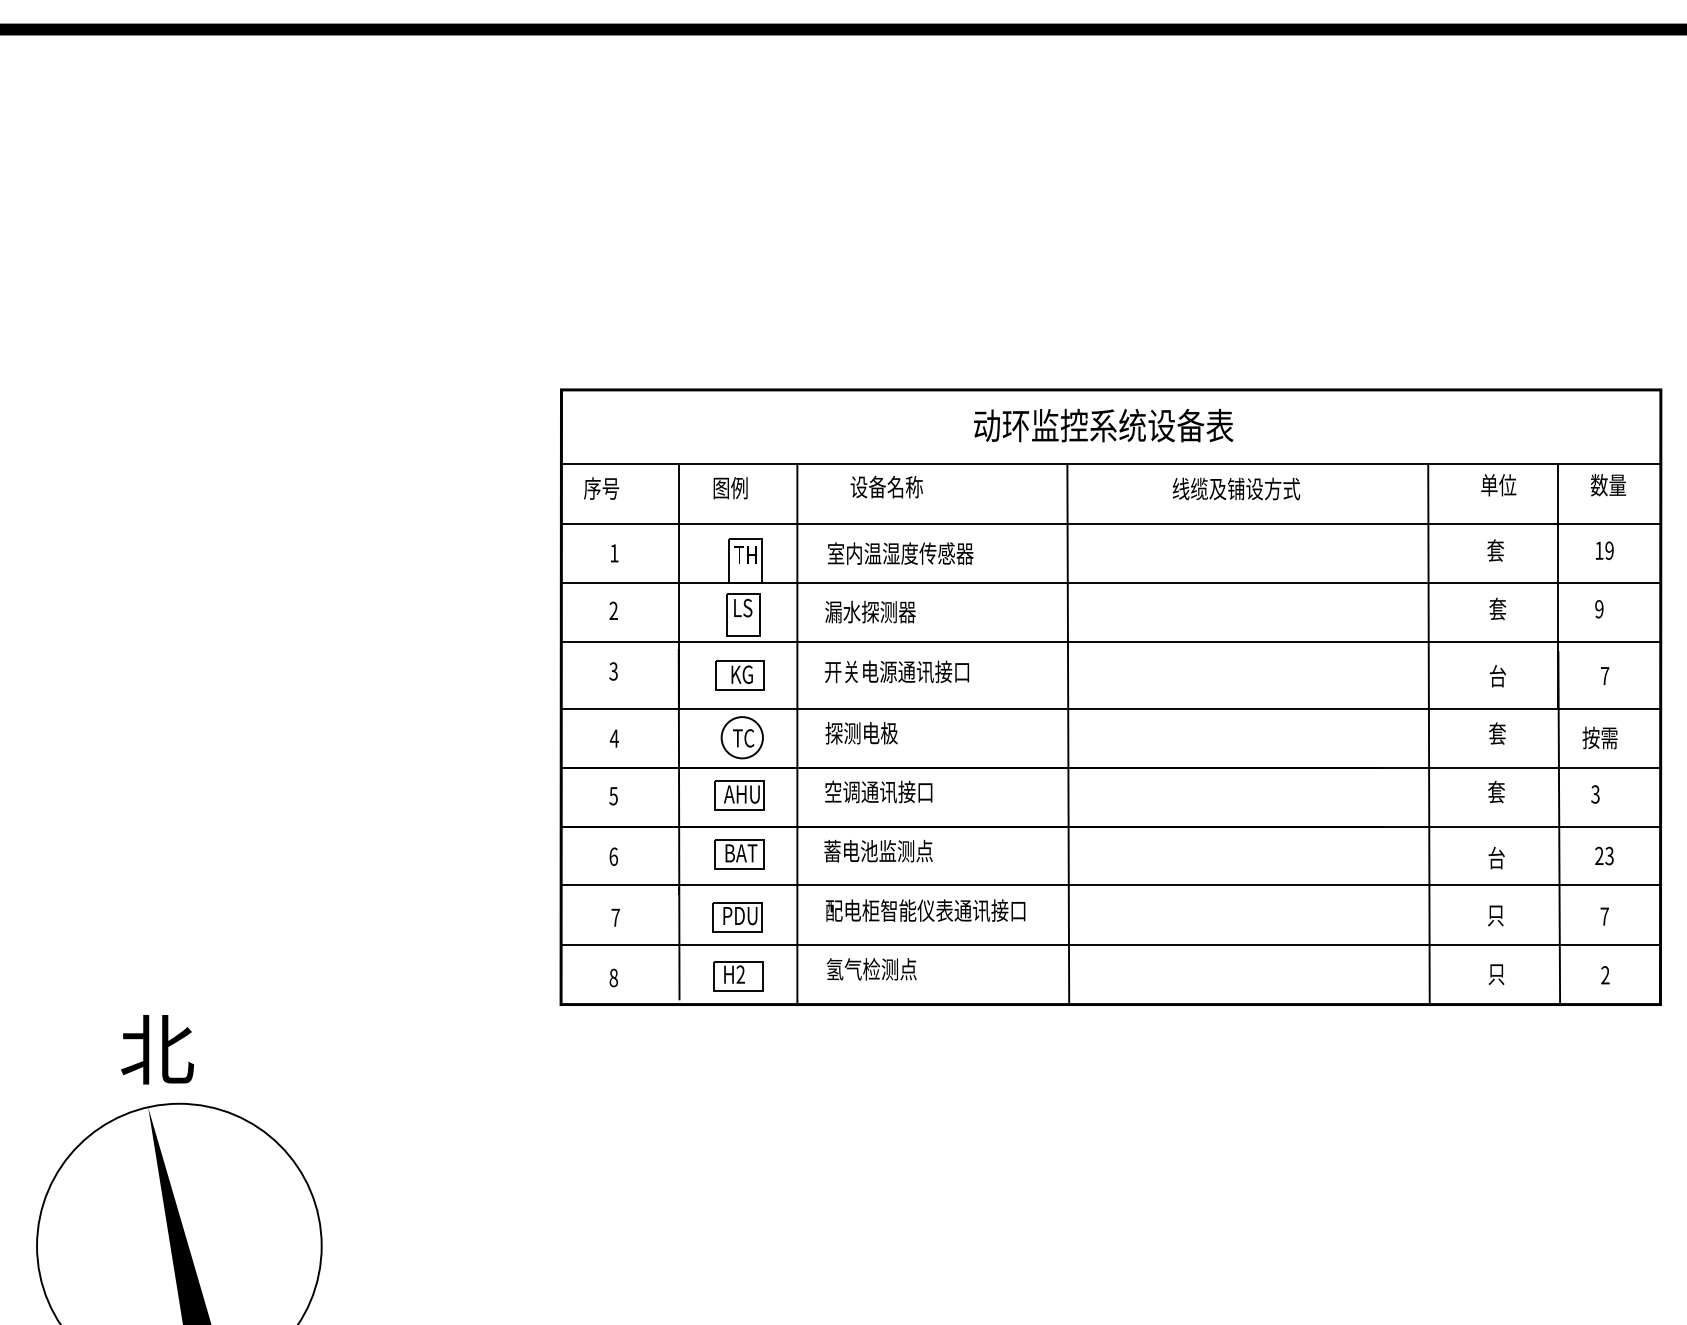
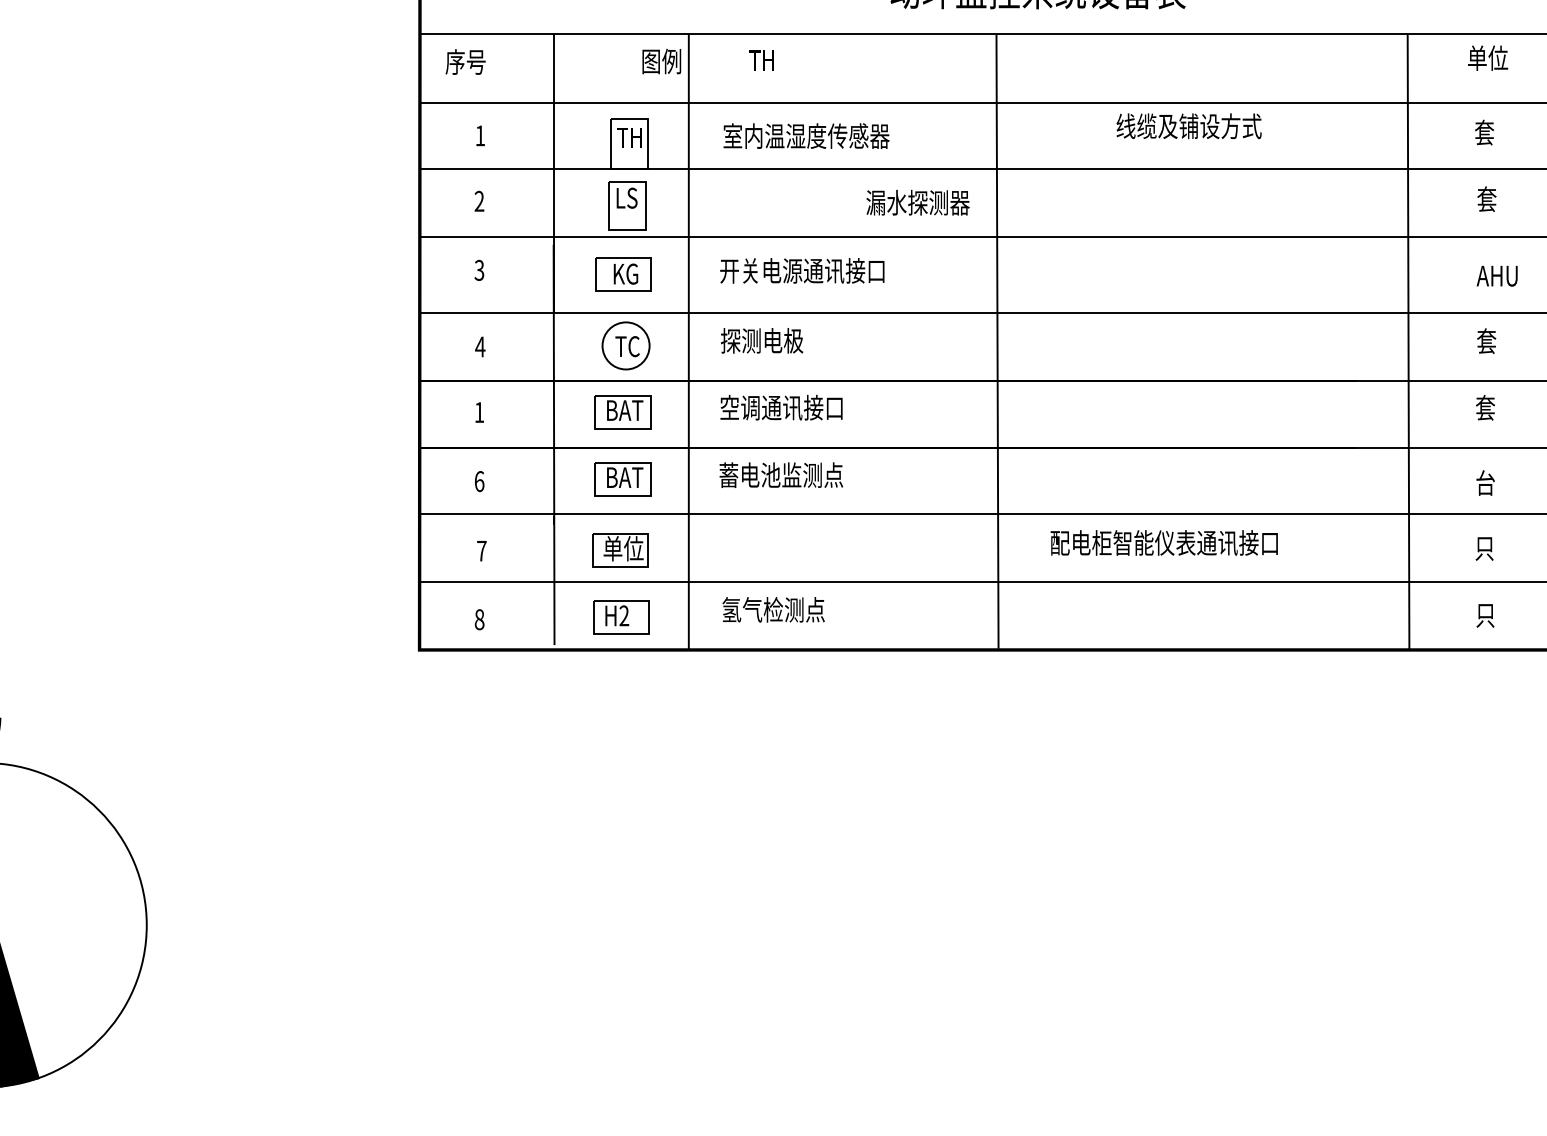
text: (886, 486) -> (790, 59), 设备名称 -> TH
text: (730, 488) -> (661, 61), moved
text: (1236, 488) -> (1189, 125), moved
text: (870, 611) -> (917, 202), moved
text: (1506, 676) -> (1496, 276), 台 -> AHU
text: (741, 794) -> (625, 410), AHU -> BAT
text: (613, 796) -> (479, 412), 5 -> 1
text: (925, 910) -> (1164, 542), moved
text: (739, 915) -> (622, 548), PDU -> 单位

